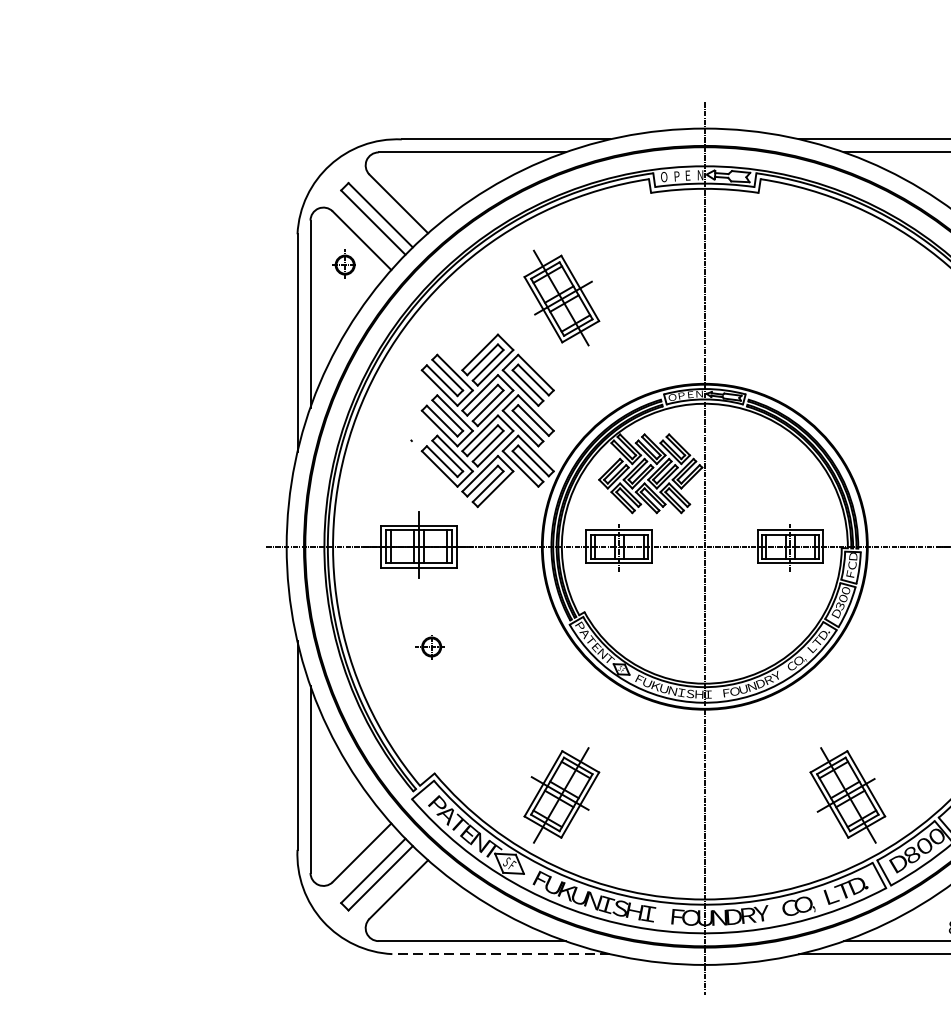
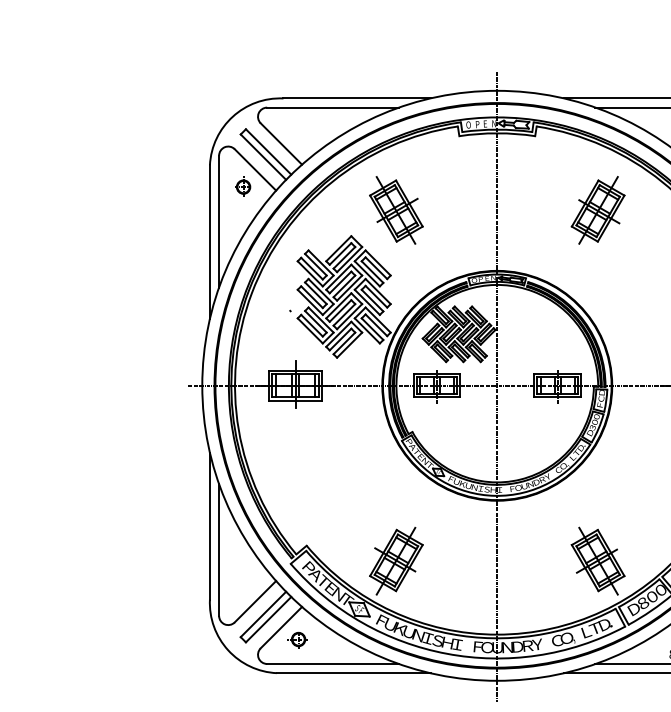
part: (846, 298) -> (597, 210), added
part: (430, 646) -> (297, 639), moved
line: (501, 954) -> (353, 673), dashed -> solid

